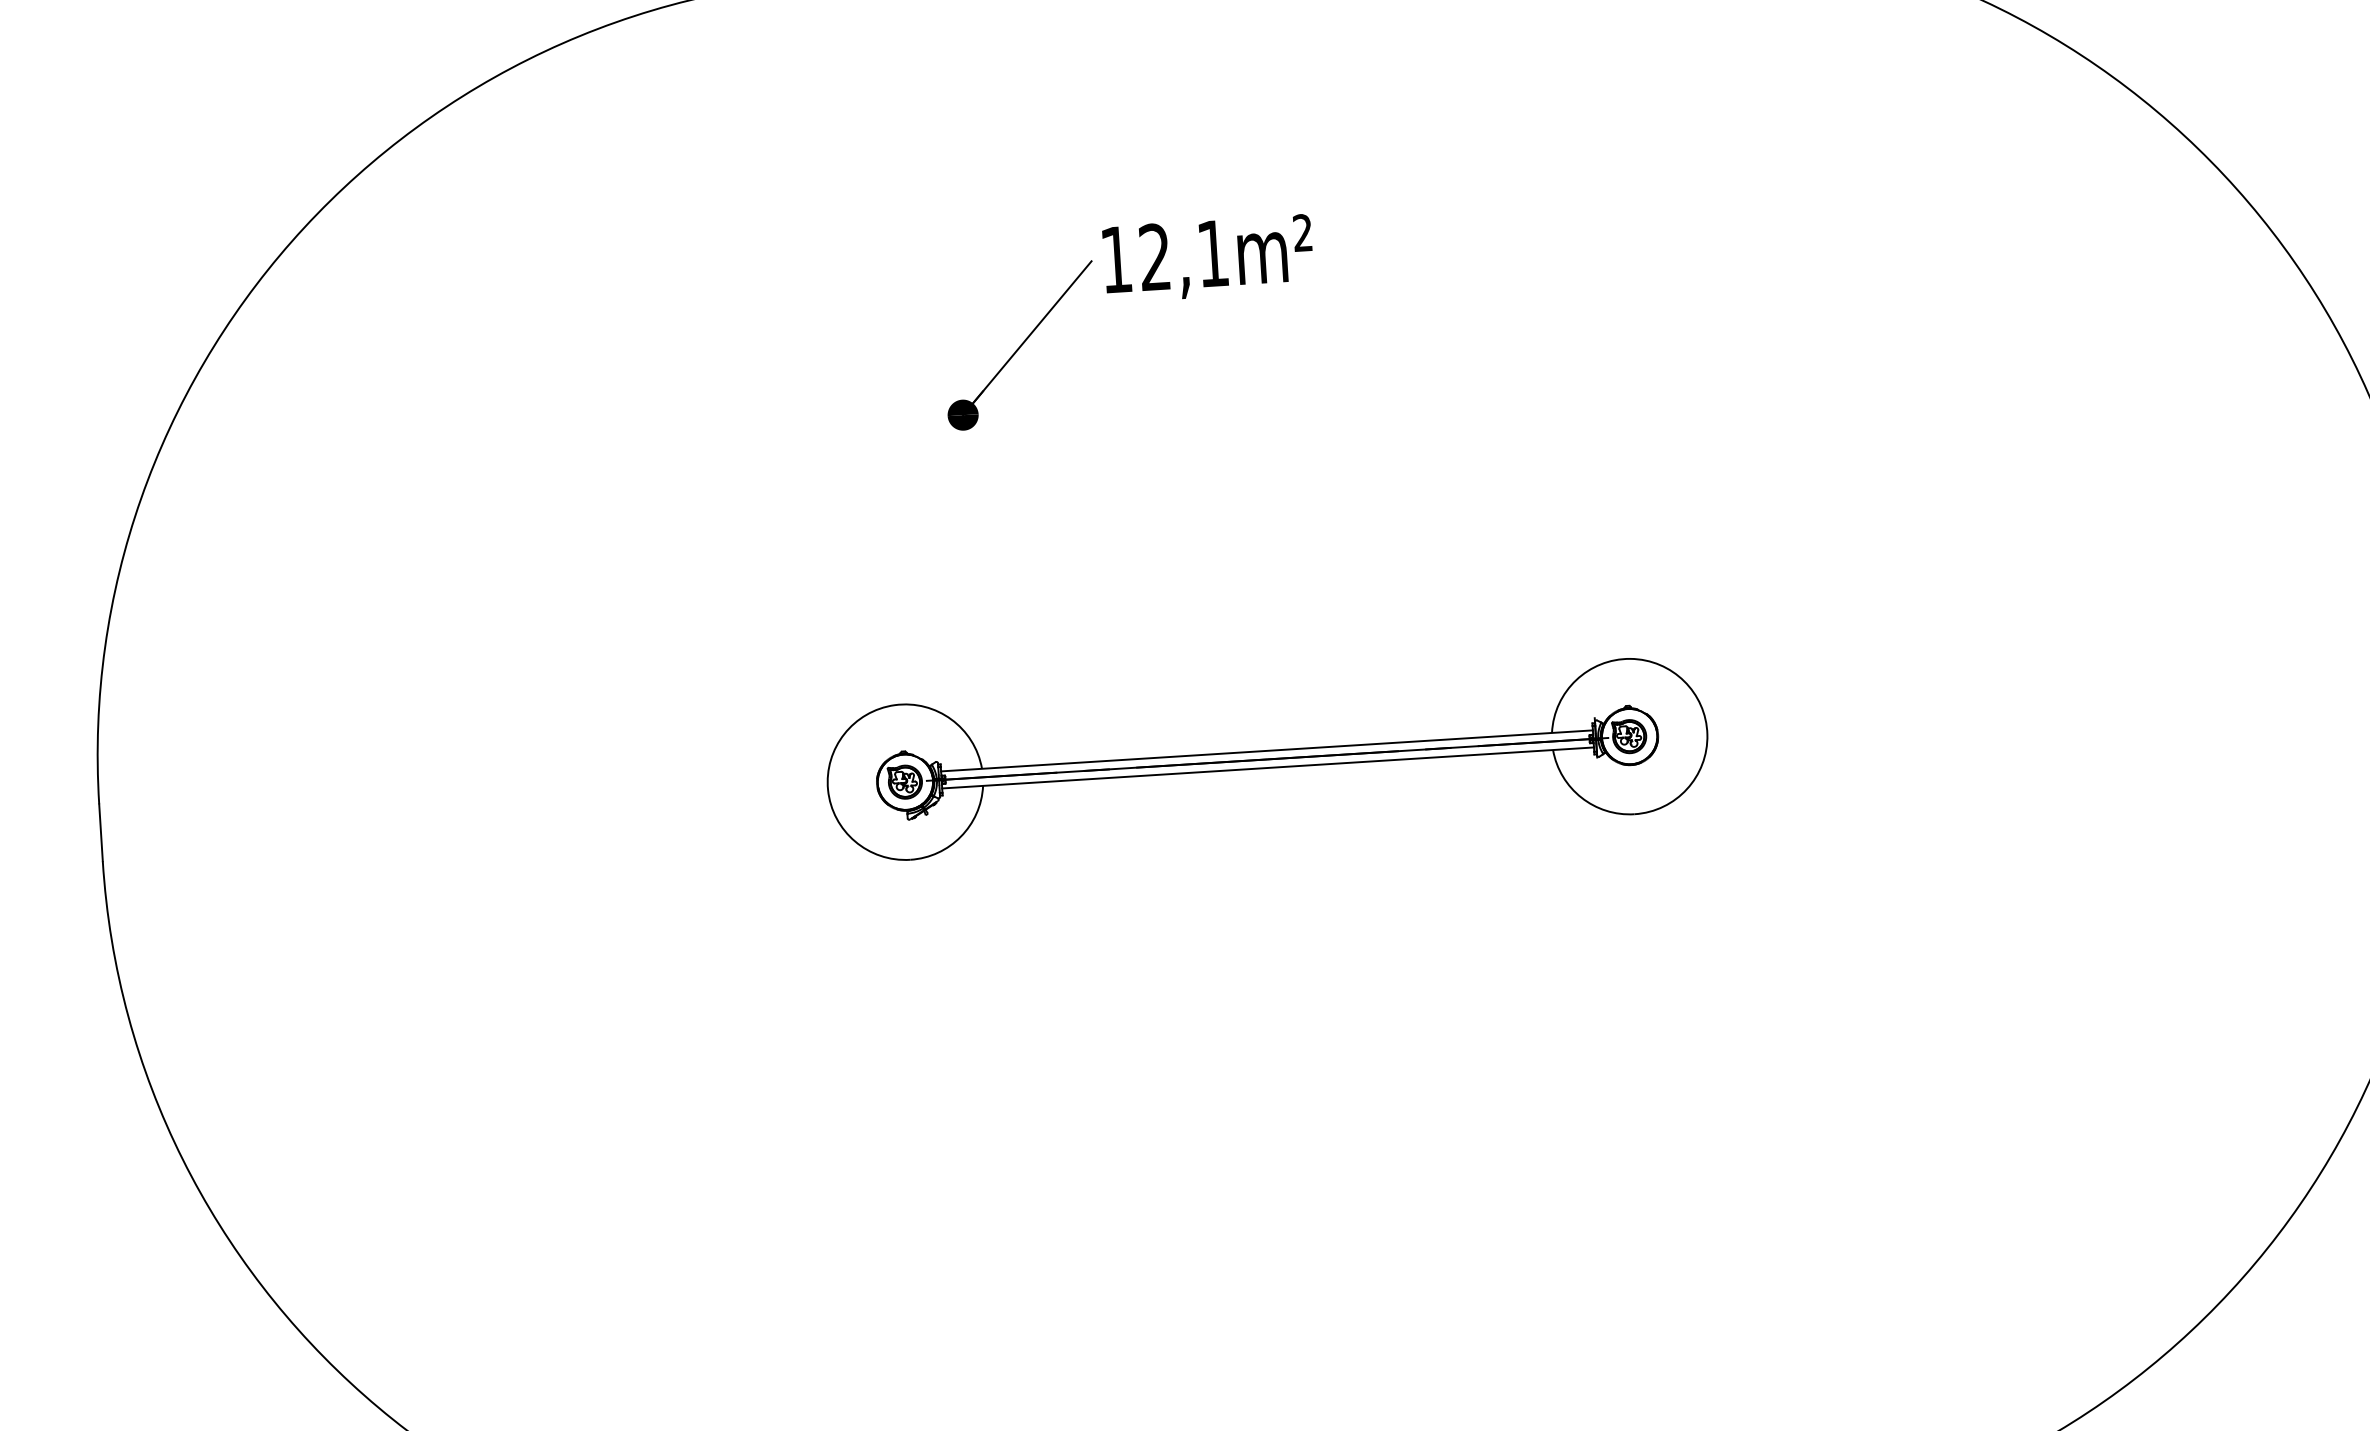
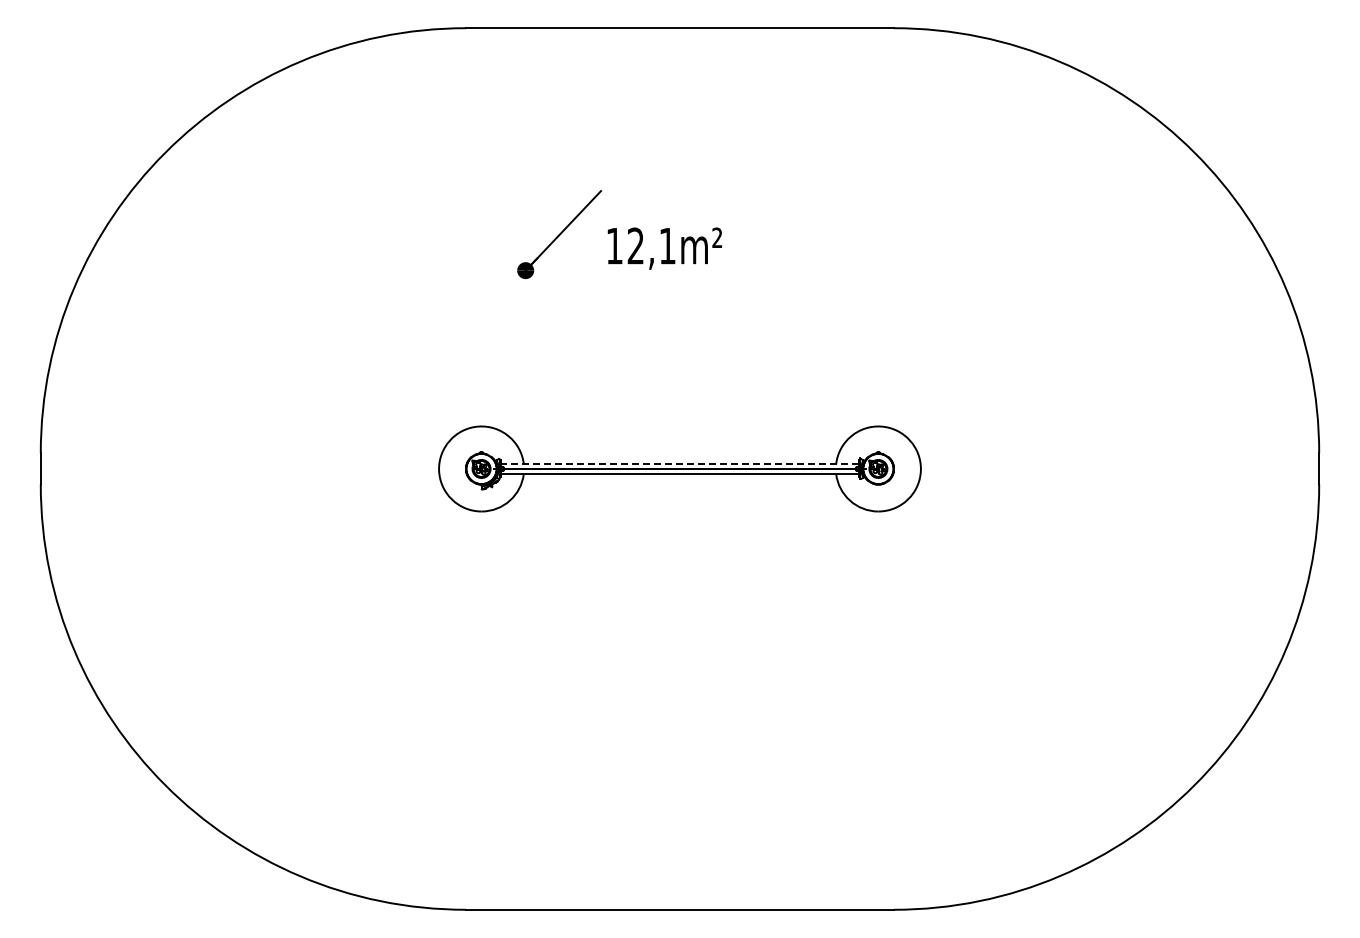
text: (1207, 258) -> (664, 248), moved
line: (1267, 751) -> (680, 464), solid -> dashed

